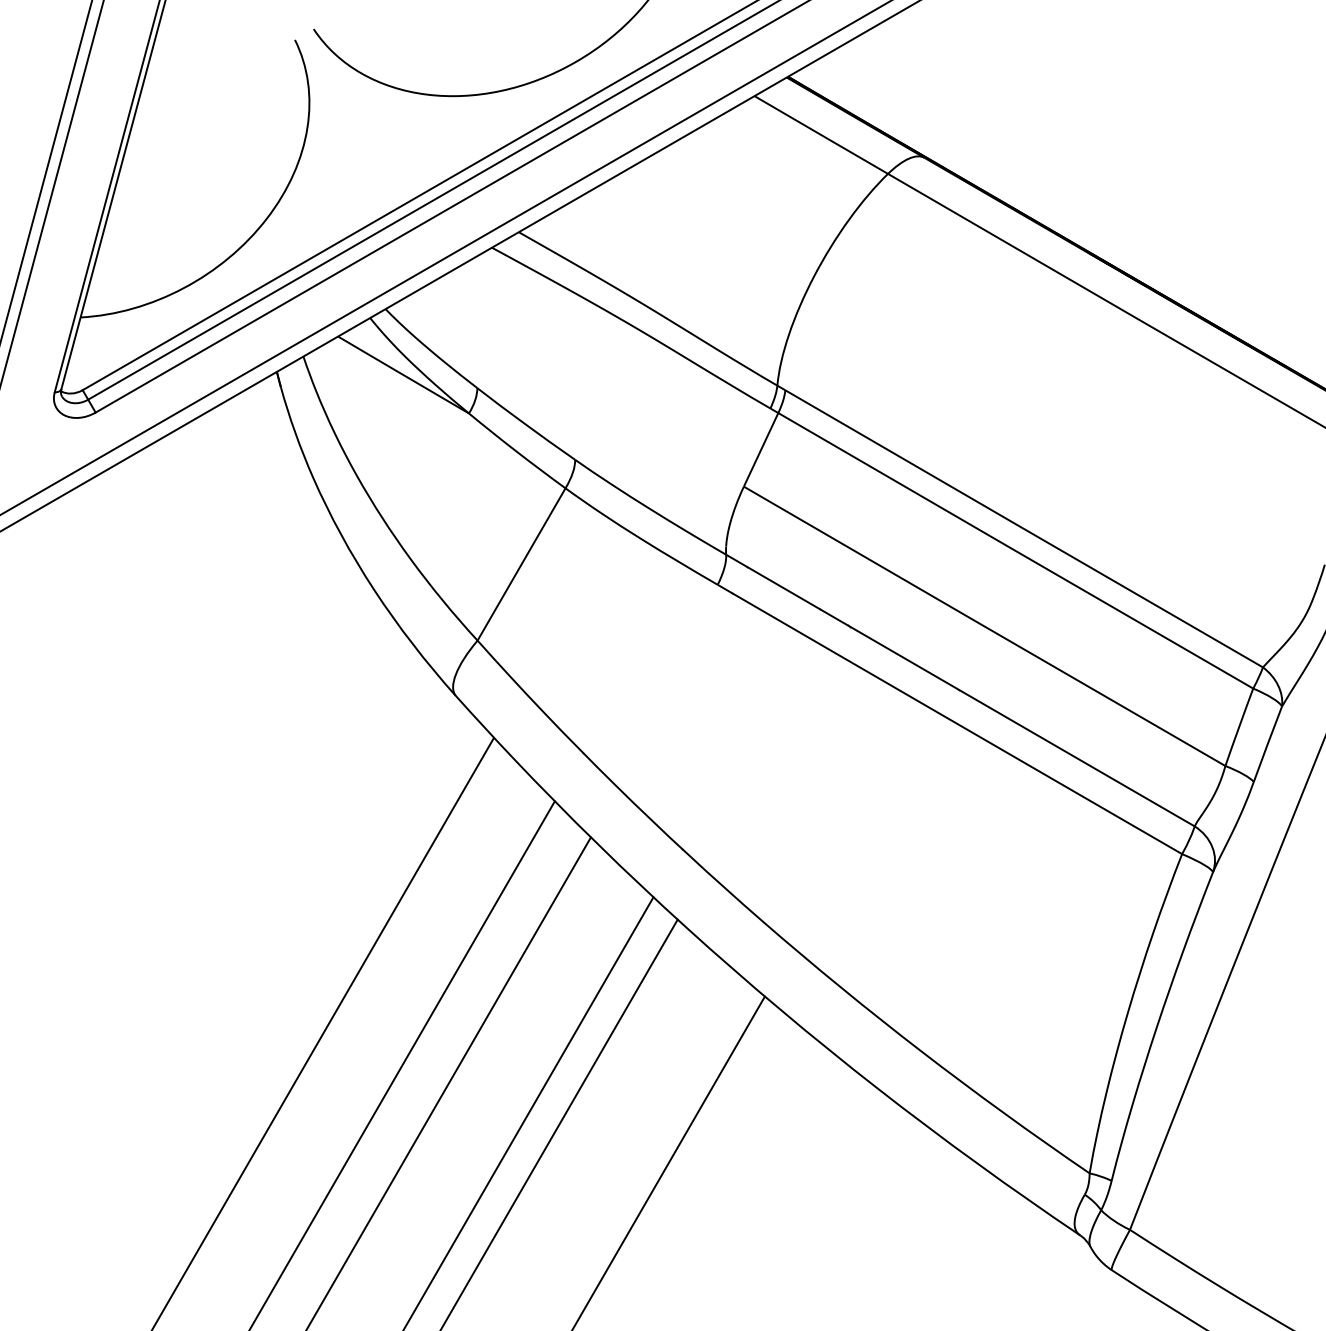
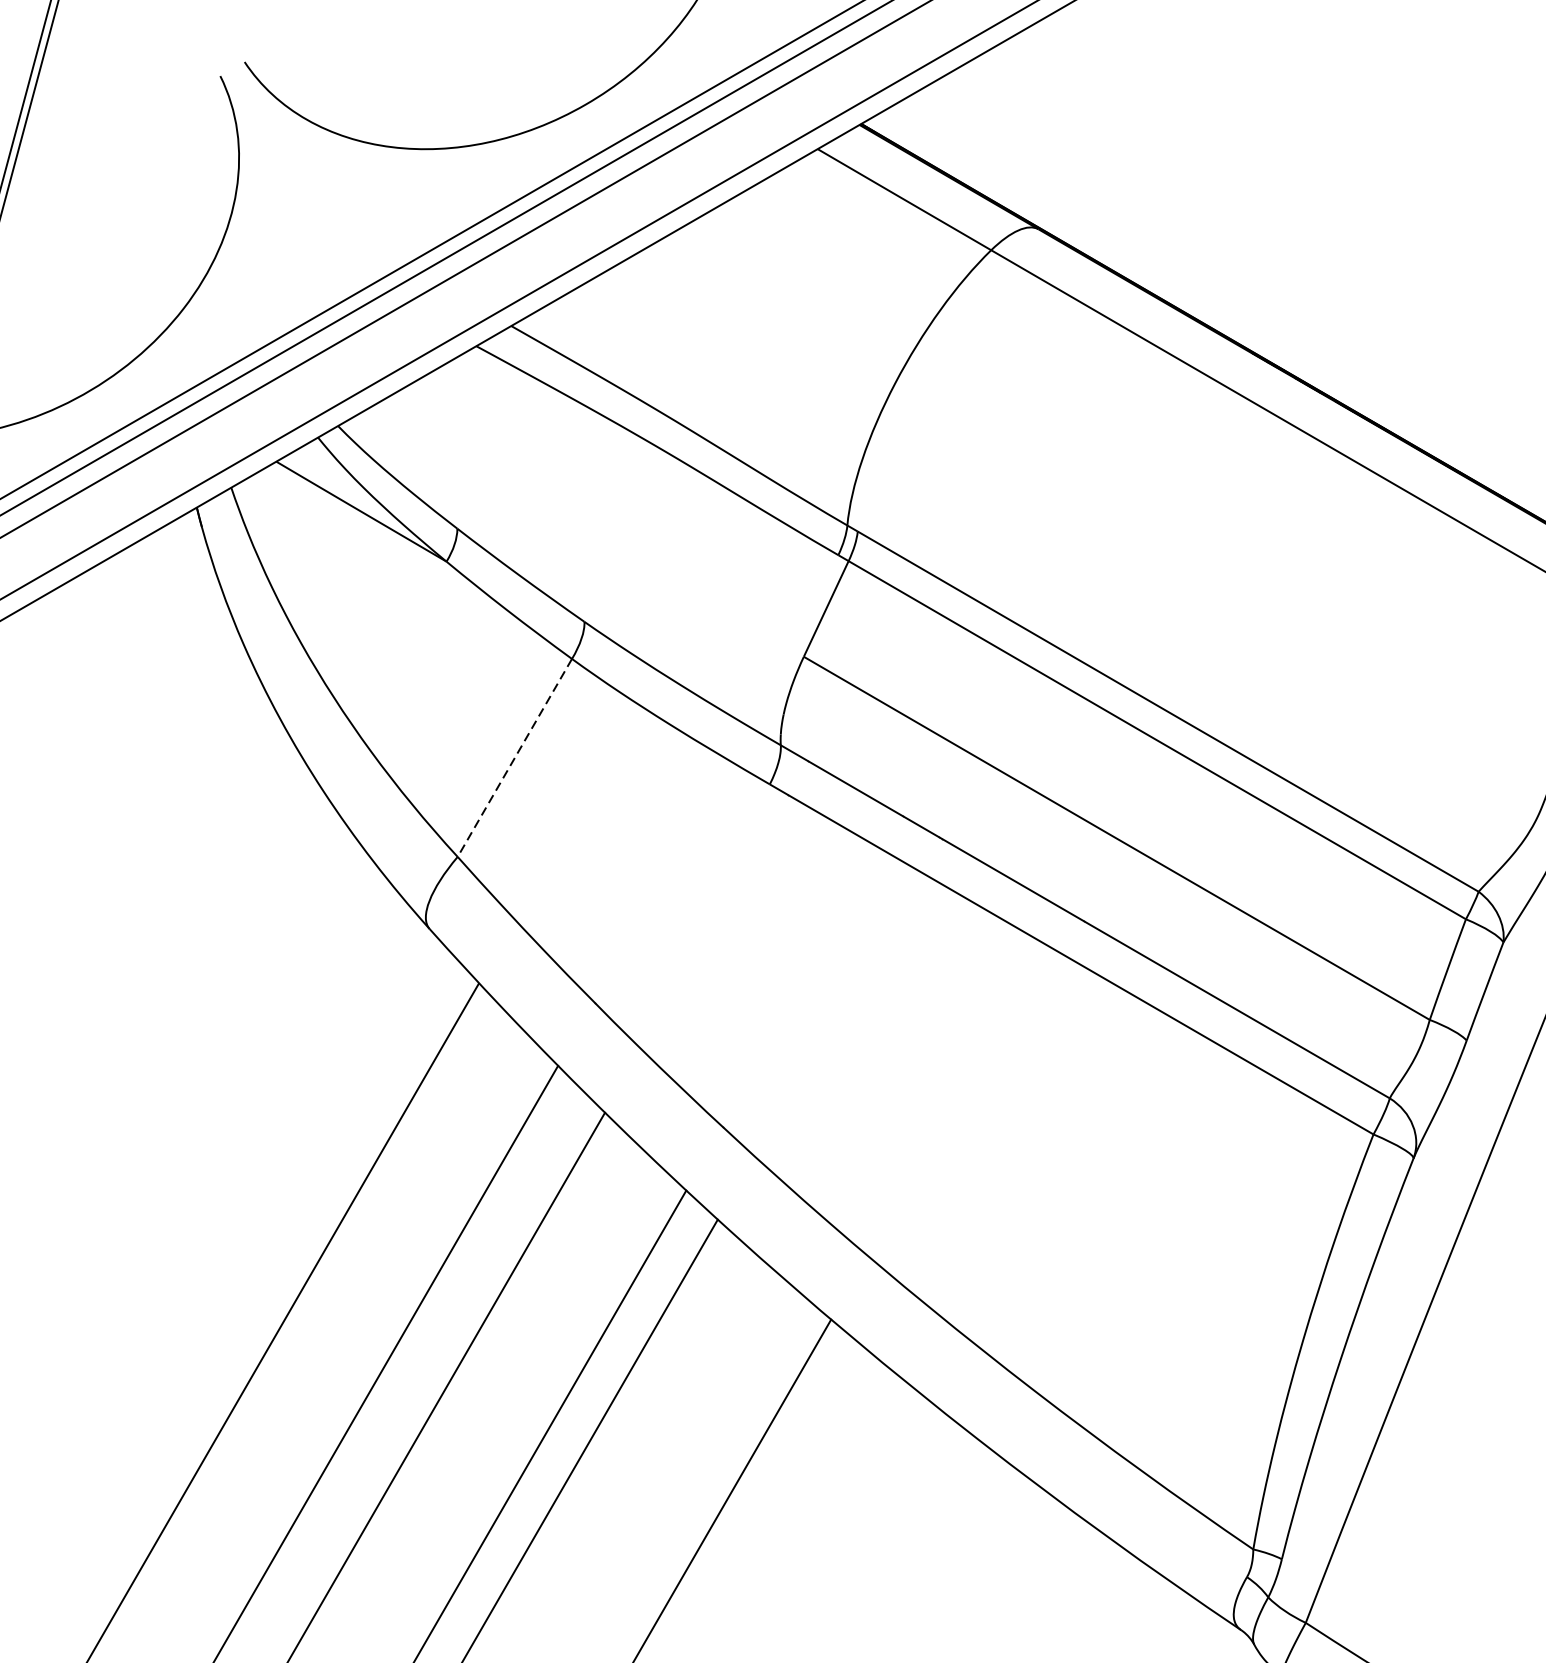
line: (521, 564) -> (514, 757), solid -> dashed

